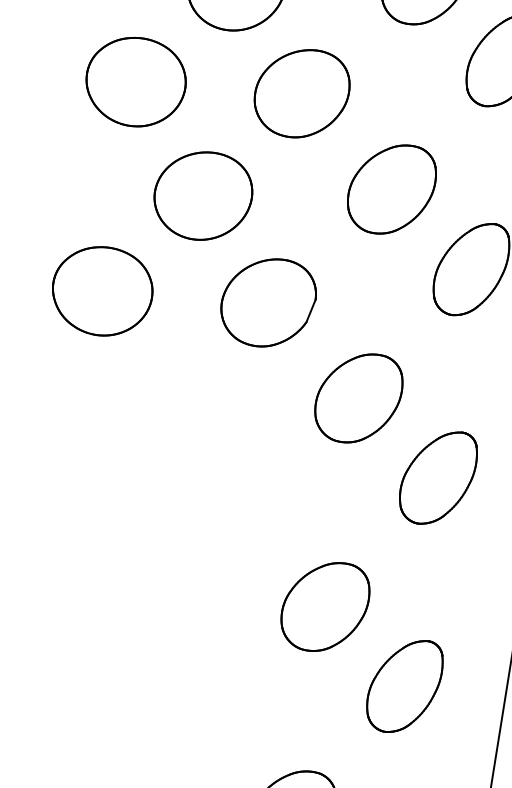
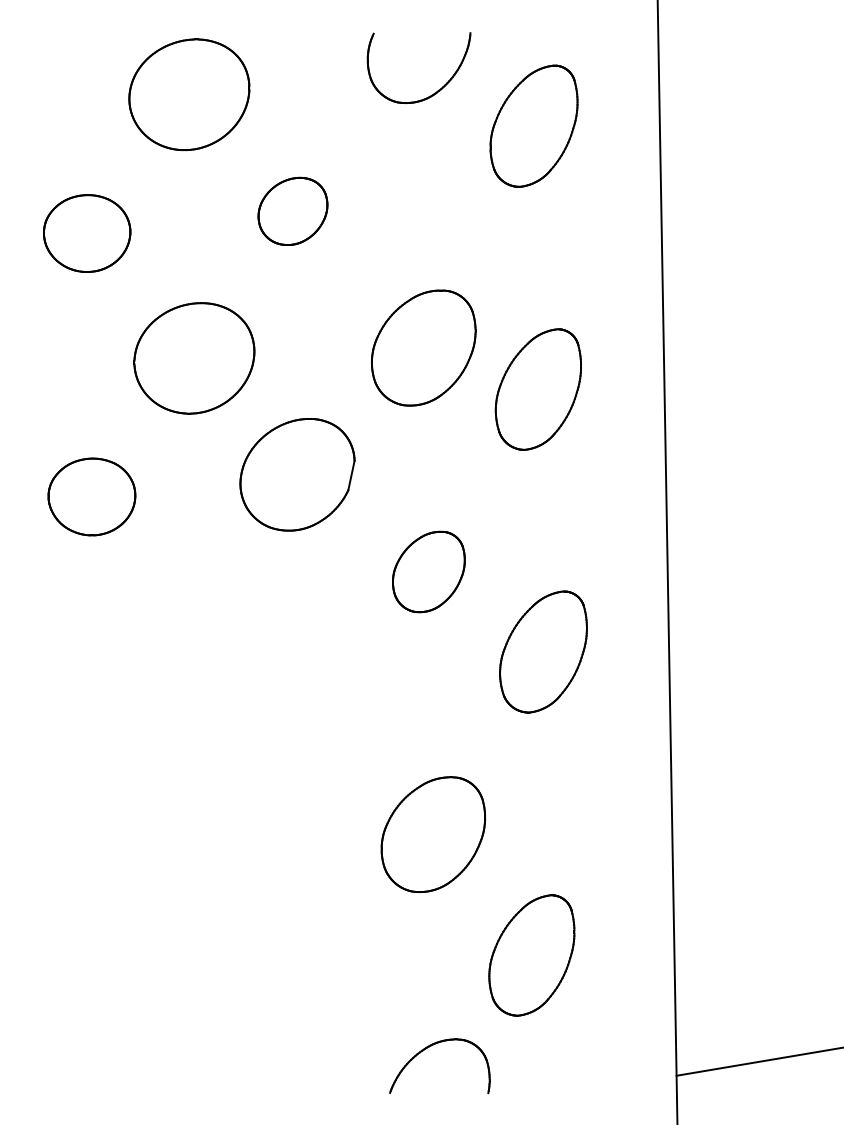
part: (135, 81) -> (86, 233), size x0.7
part: (301, 93) -> (292, 211), size x0.6
part: (391, 188) -> (423, 347), moved
part: (102, 290) -> (91, 496), size x0.7
part: (358, 397) -> (428, 571), size x0.7
part: (404, 686) -> (531, 955), moved

